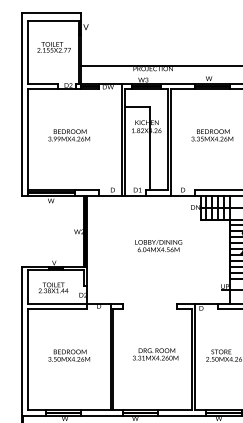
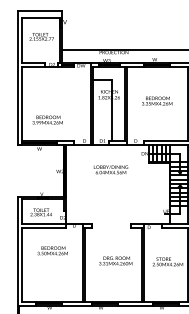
text: (68, 134) -> (47, 119), moved
text: (157, 245) -> (110, 169), moved
text: (68, 355) -> (52, 250), moved

